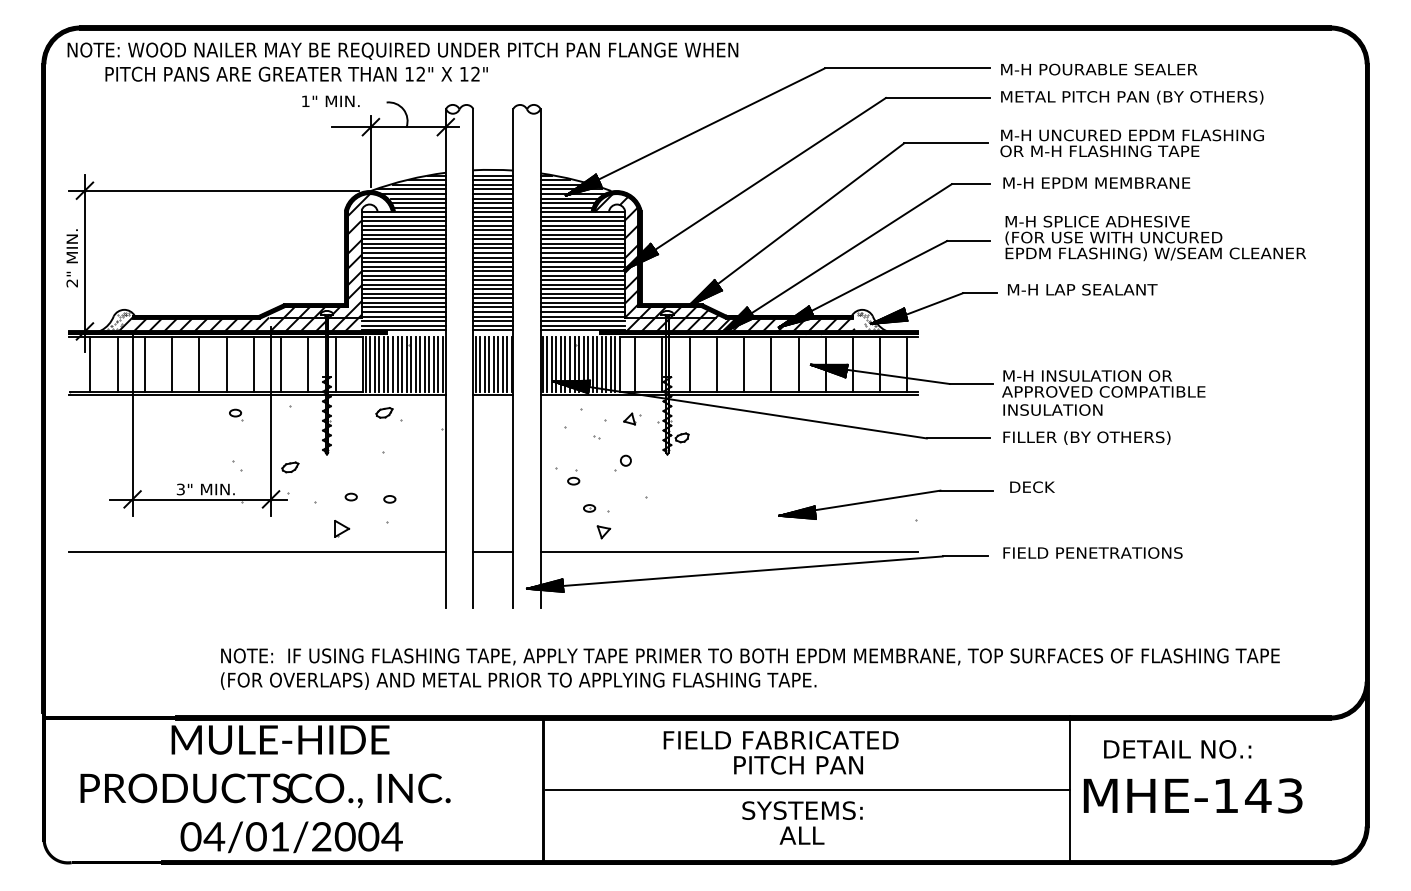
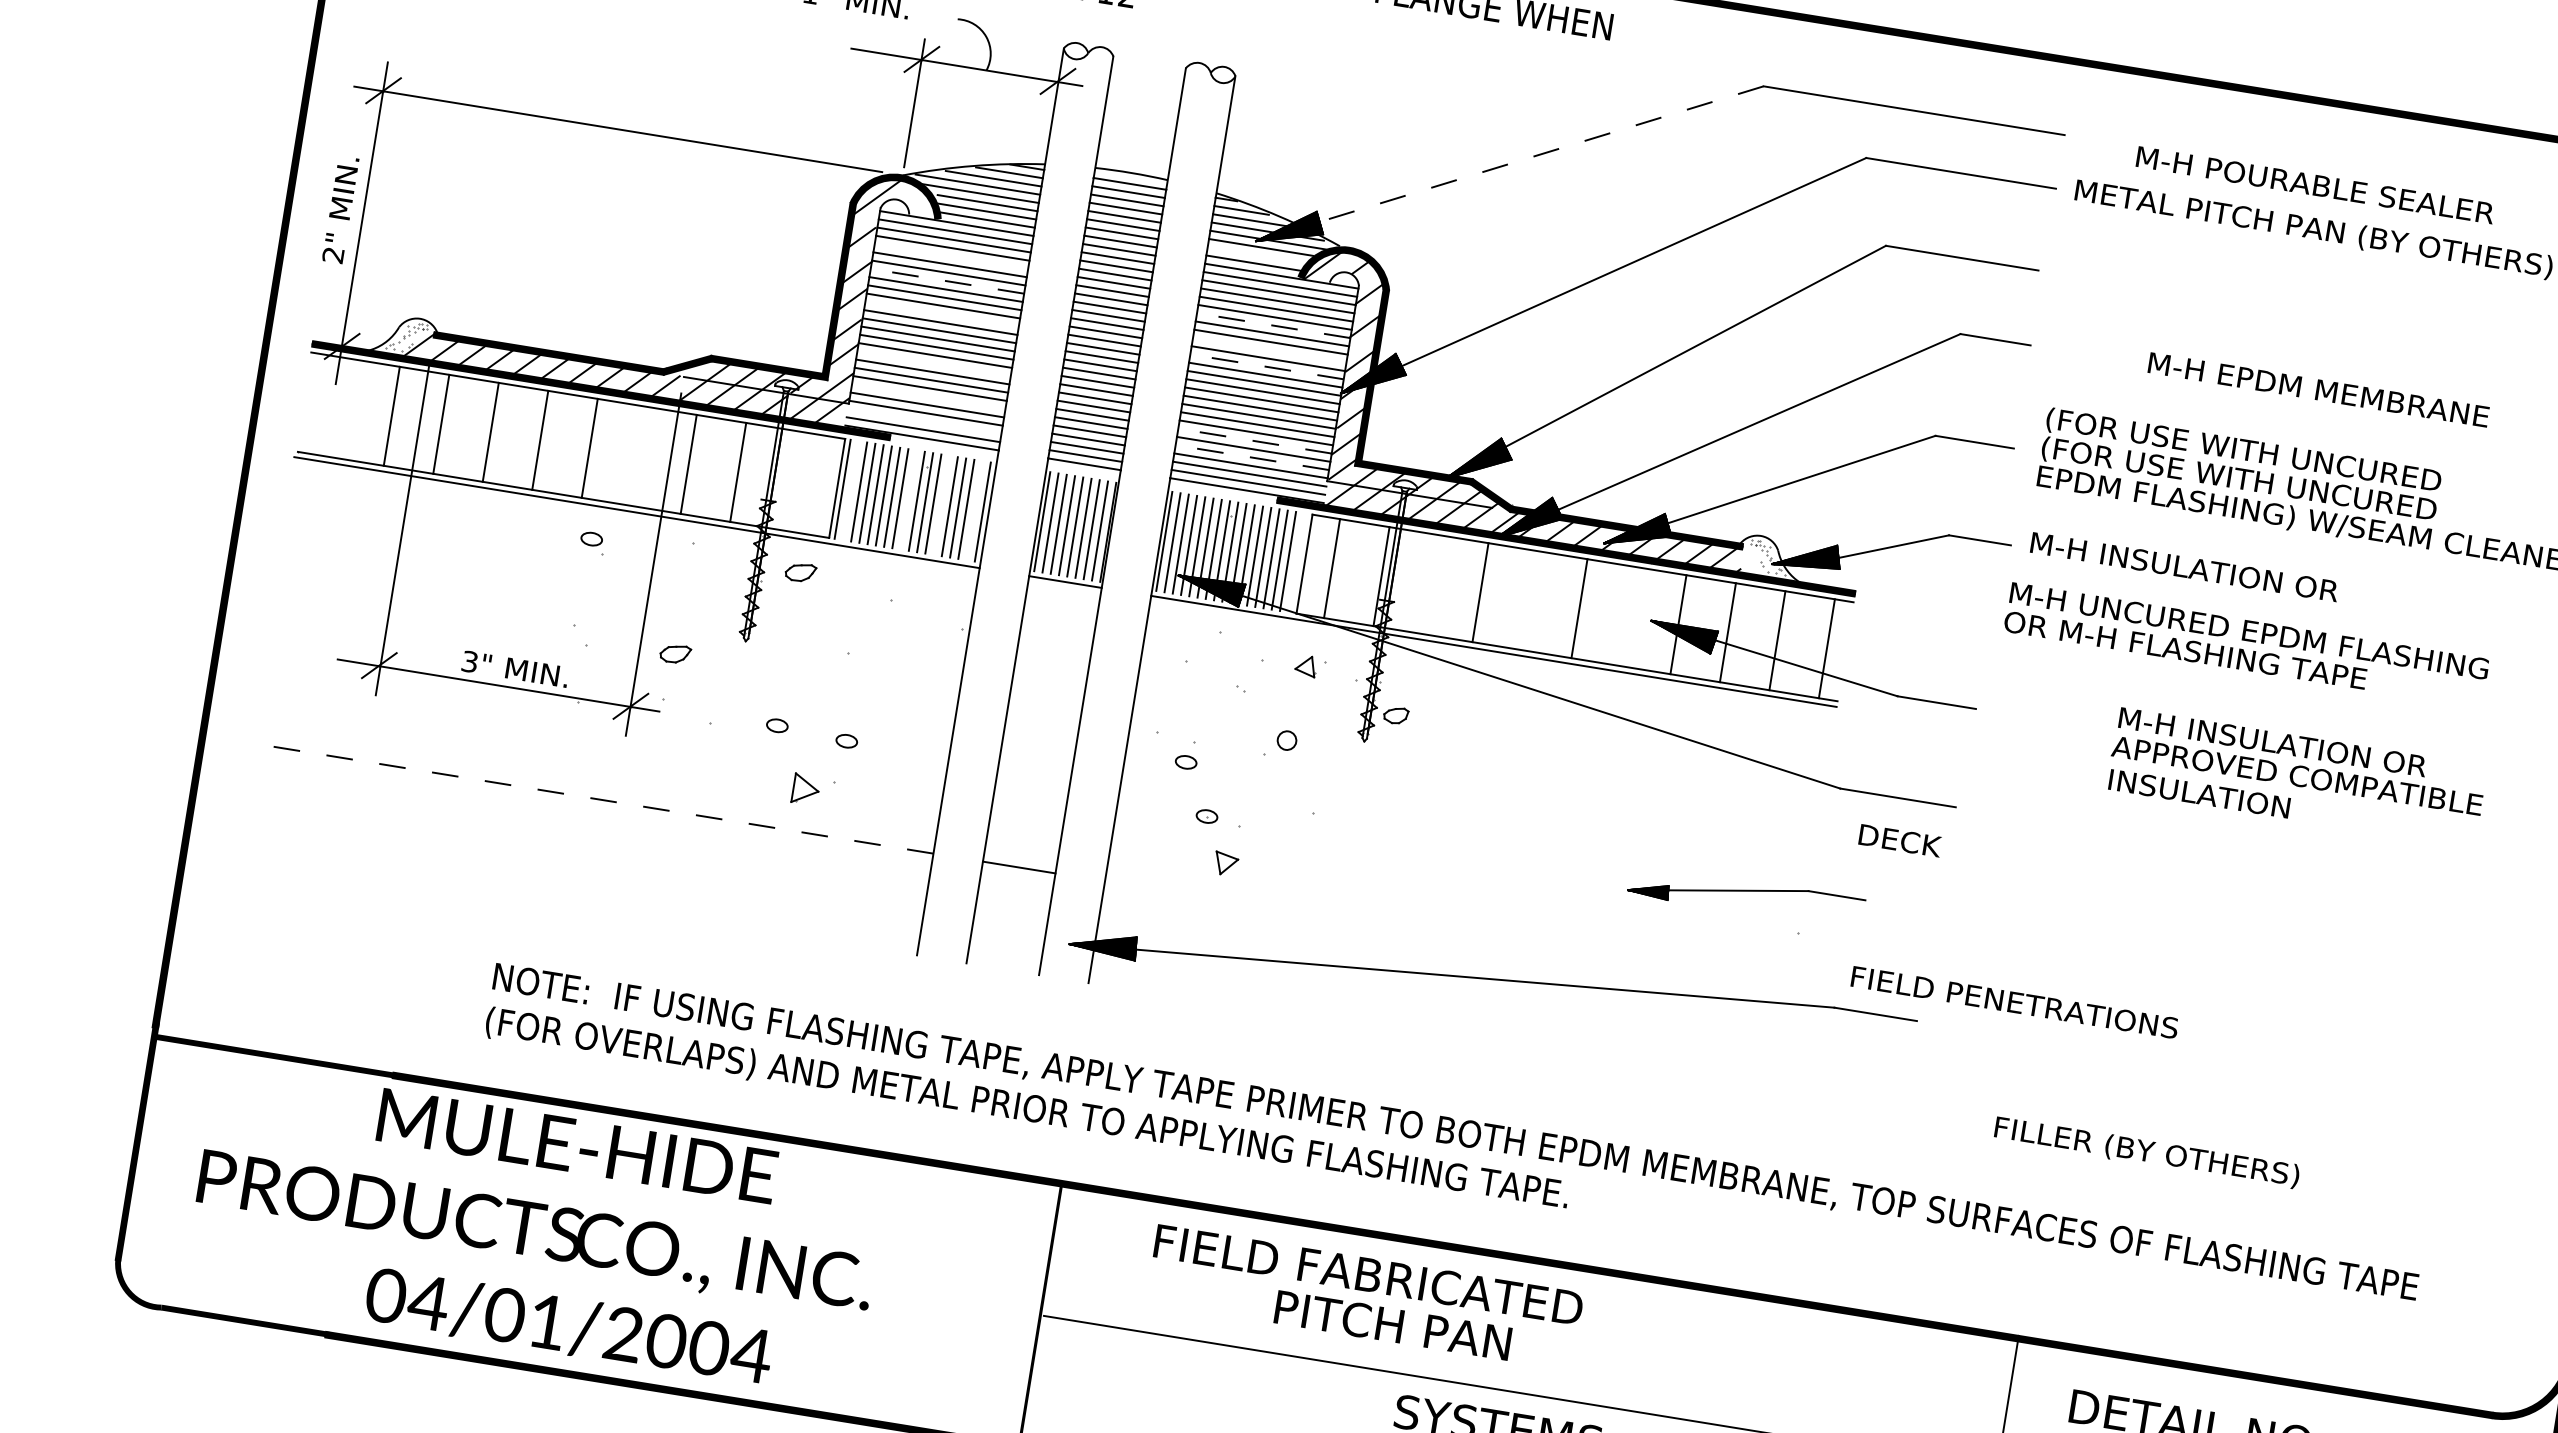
text: (1099, 69) -> (2315, 185), moved
line: (709, 124) -> (1537, 154), solid -> dashed
text: (1131, 143) -> (2245, 645), moved
text: (1096, 182) -> (2318, 388), moved
line: (567, 203) -> (1256, 255), removed
text: (1113, 222) -> (2243, 451), M-H SPLICE ADHESIVE -> (FOR USE WITH UNCURED
line: (403, 230) -> (950, 256), removed
line: (582, 239) -> (1273, 325), solid -> dashed
line: (403, 243) -> (946, 280), solid -> dashed
line: (582, 253) -> (1269, 351), removed
line: (403, 262) -> (941, 314), removed
line: (582, 262) -> (1266, 367), solid -> dashed
line: (403, 289) -> (933, 363), removed
text: (1112, 289) -> (2221, 572), M-H LAP SEALANT -> M-H INSULATION OR
line: (582, 302) -> (1254, 440), solid -> dashed
line: (403, 307) -> (928, 396), removed
line: (582, 312) -> (1251, 458), solid -> dashed
line: (403, 321) -> (923, 422), removed
line: (90, 364) -> (342, 408), removed
line: (253, 364) -> (638, 456), removed
line: (335, 364) -> (787, 480), removed
line: (370, 364) -> (851, 490), removed
line: (402, 364) -> (909, 499), removed
line: (420, 364) -> (942, 505), removed
line: (438, 364) -> (974, 510), removed
line: (615, 364) -> (1296, 562), removed
line: (689, 364) -> (1430, 584), removed
line: (744, 364) -> (1530, 600), removed
line: (798, 364) -> (1628, 616), removed
text: (1103, 392) -> (2296, 776), moved
part: (384, 412) -> (800, 571), moved
text: (1086, 437) -> (2146, 1151), moved
text: (1032, 486) -> (1900, 839), moved
part: (885, 504) -> (1745, 896), size x0.6
part: (342, 528) -> (806, 789), moved
line: (257, 552) -> (590, 798), solid -> dashed
line: (728, 552) -> (1446, 937), removed
text: (1092, 552) -> (2014, 1001), moved
text: (780, 752) -> (1363, 1297), moved

